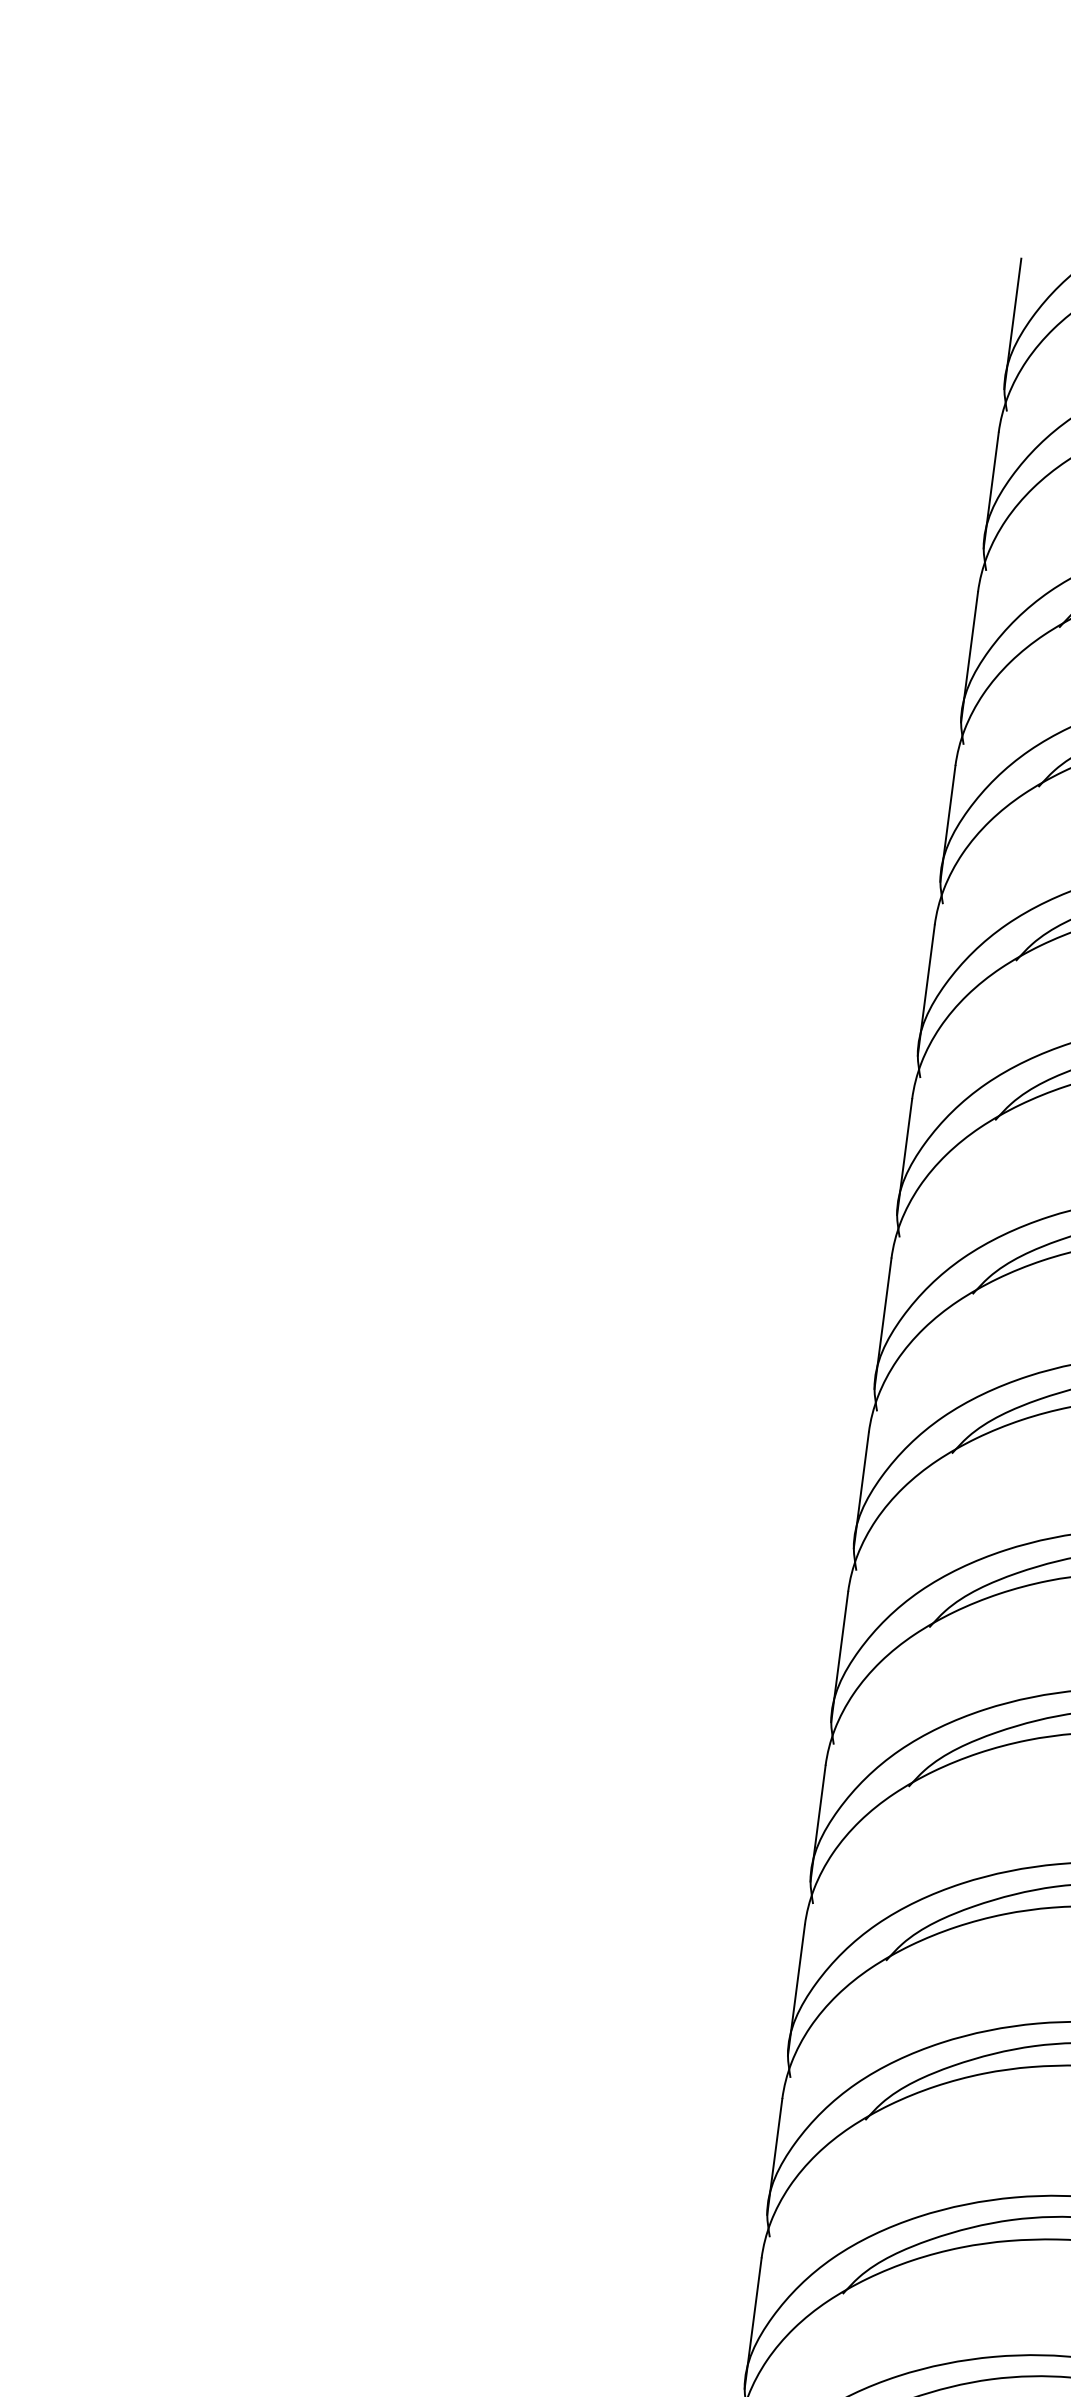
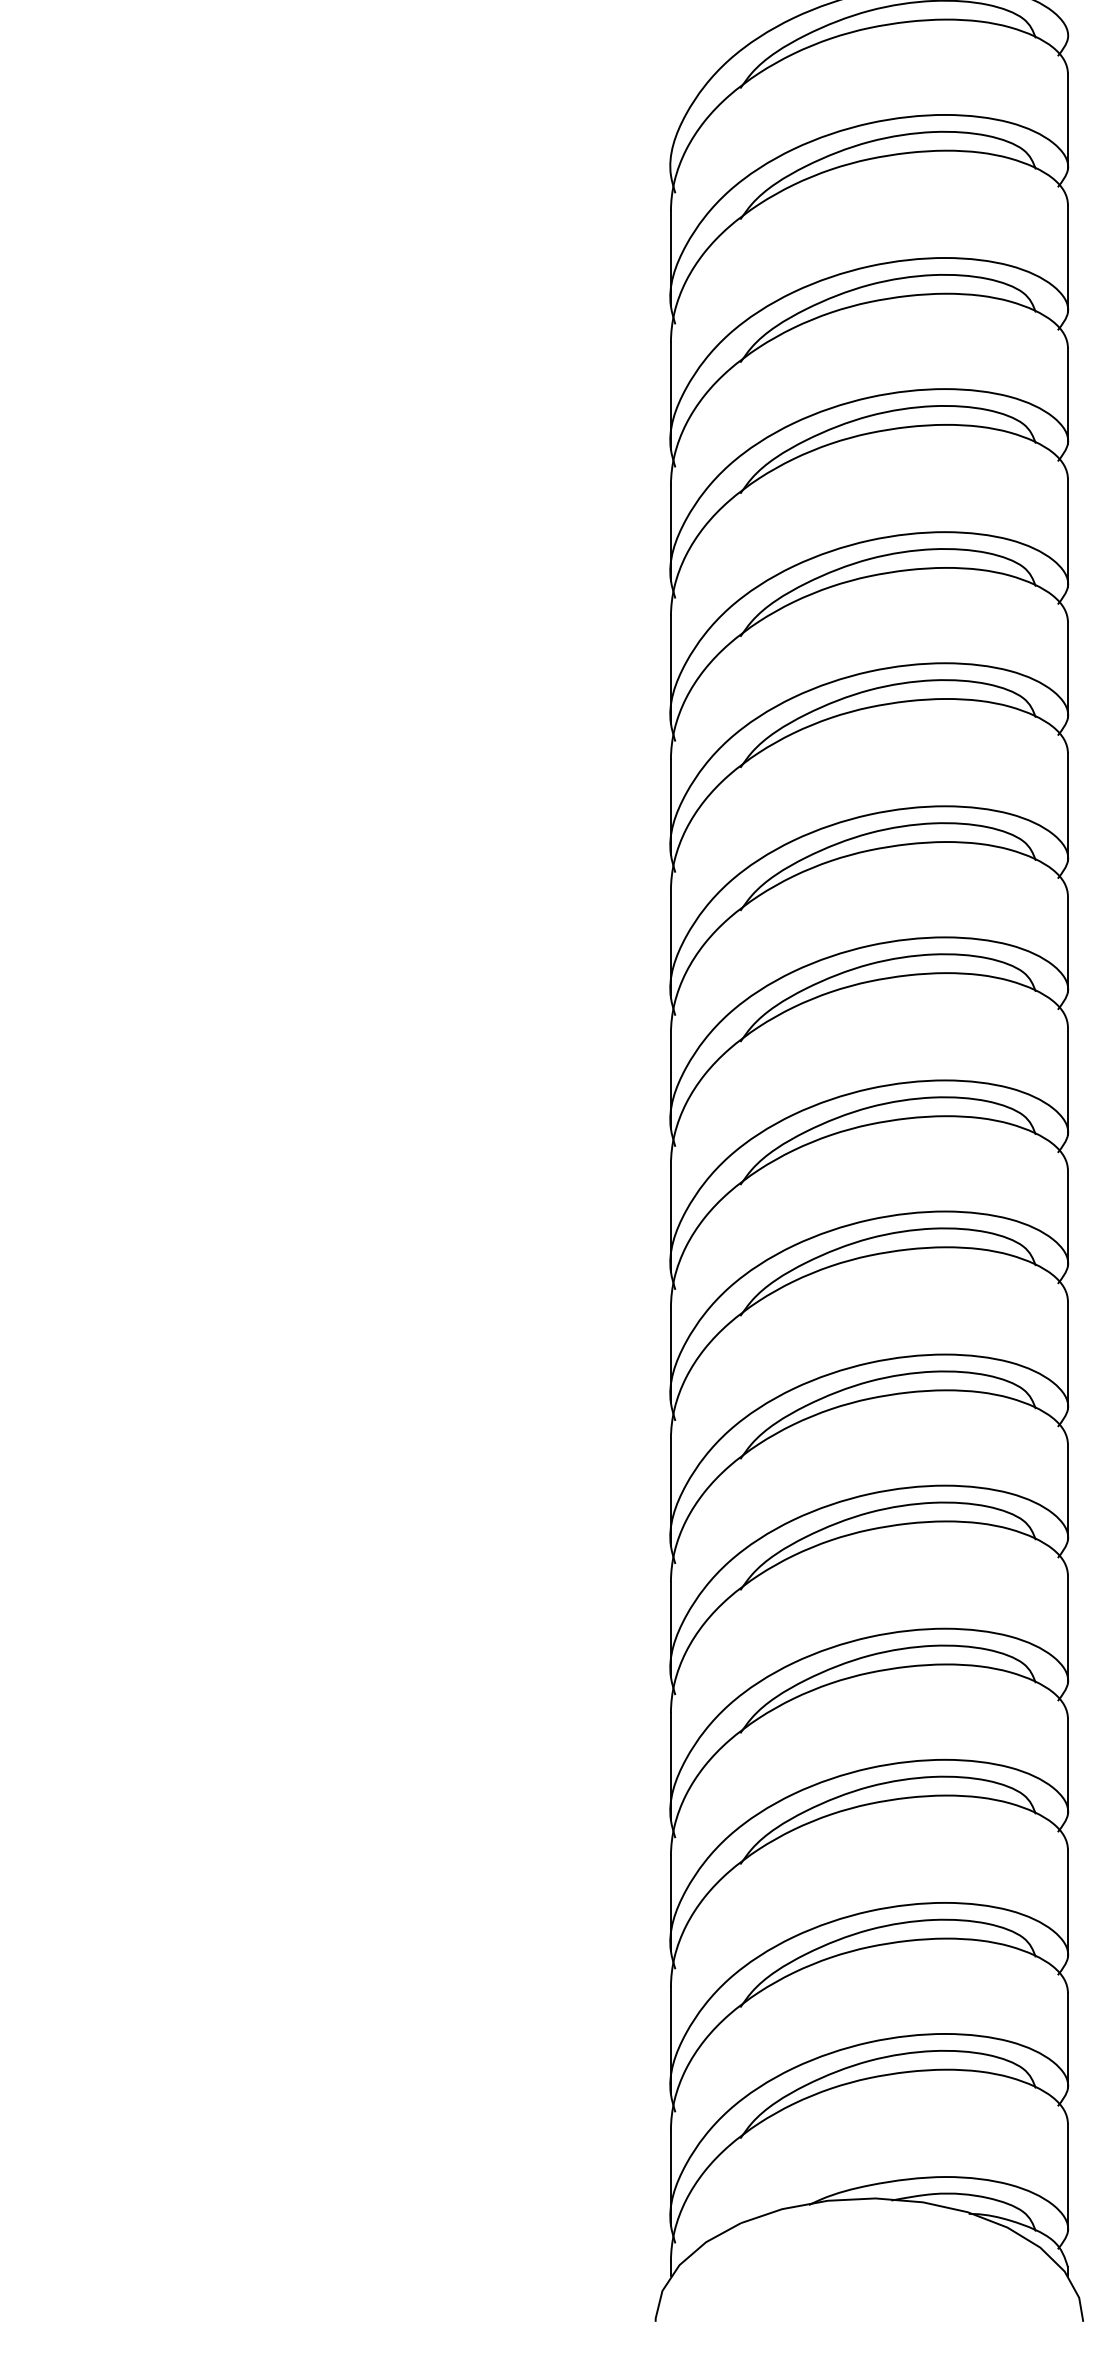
line: (1012, 323) -> (670, 121), removed

